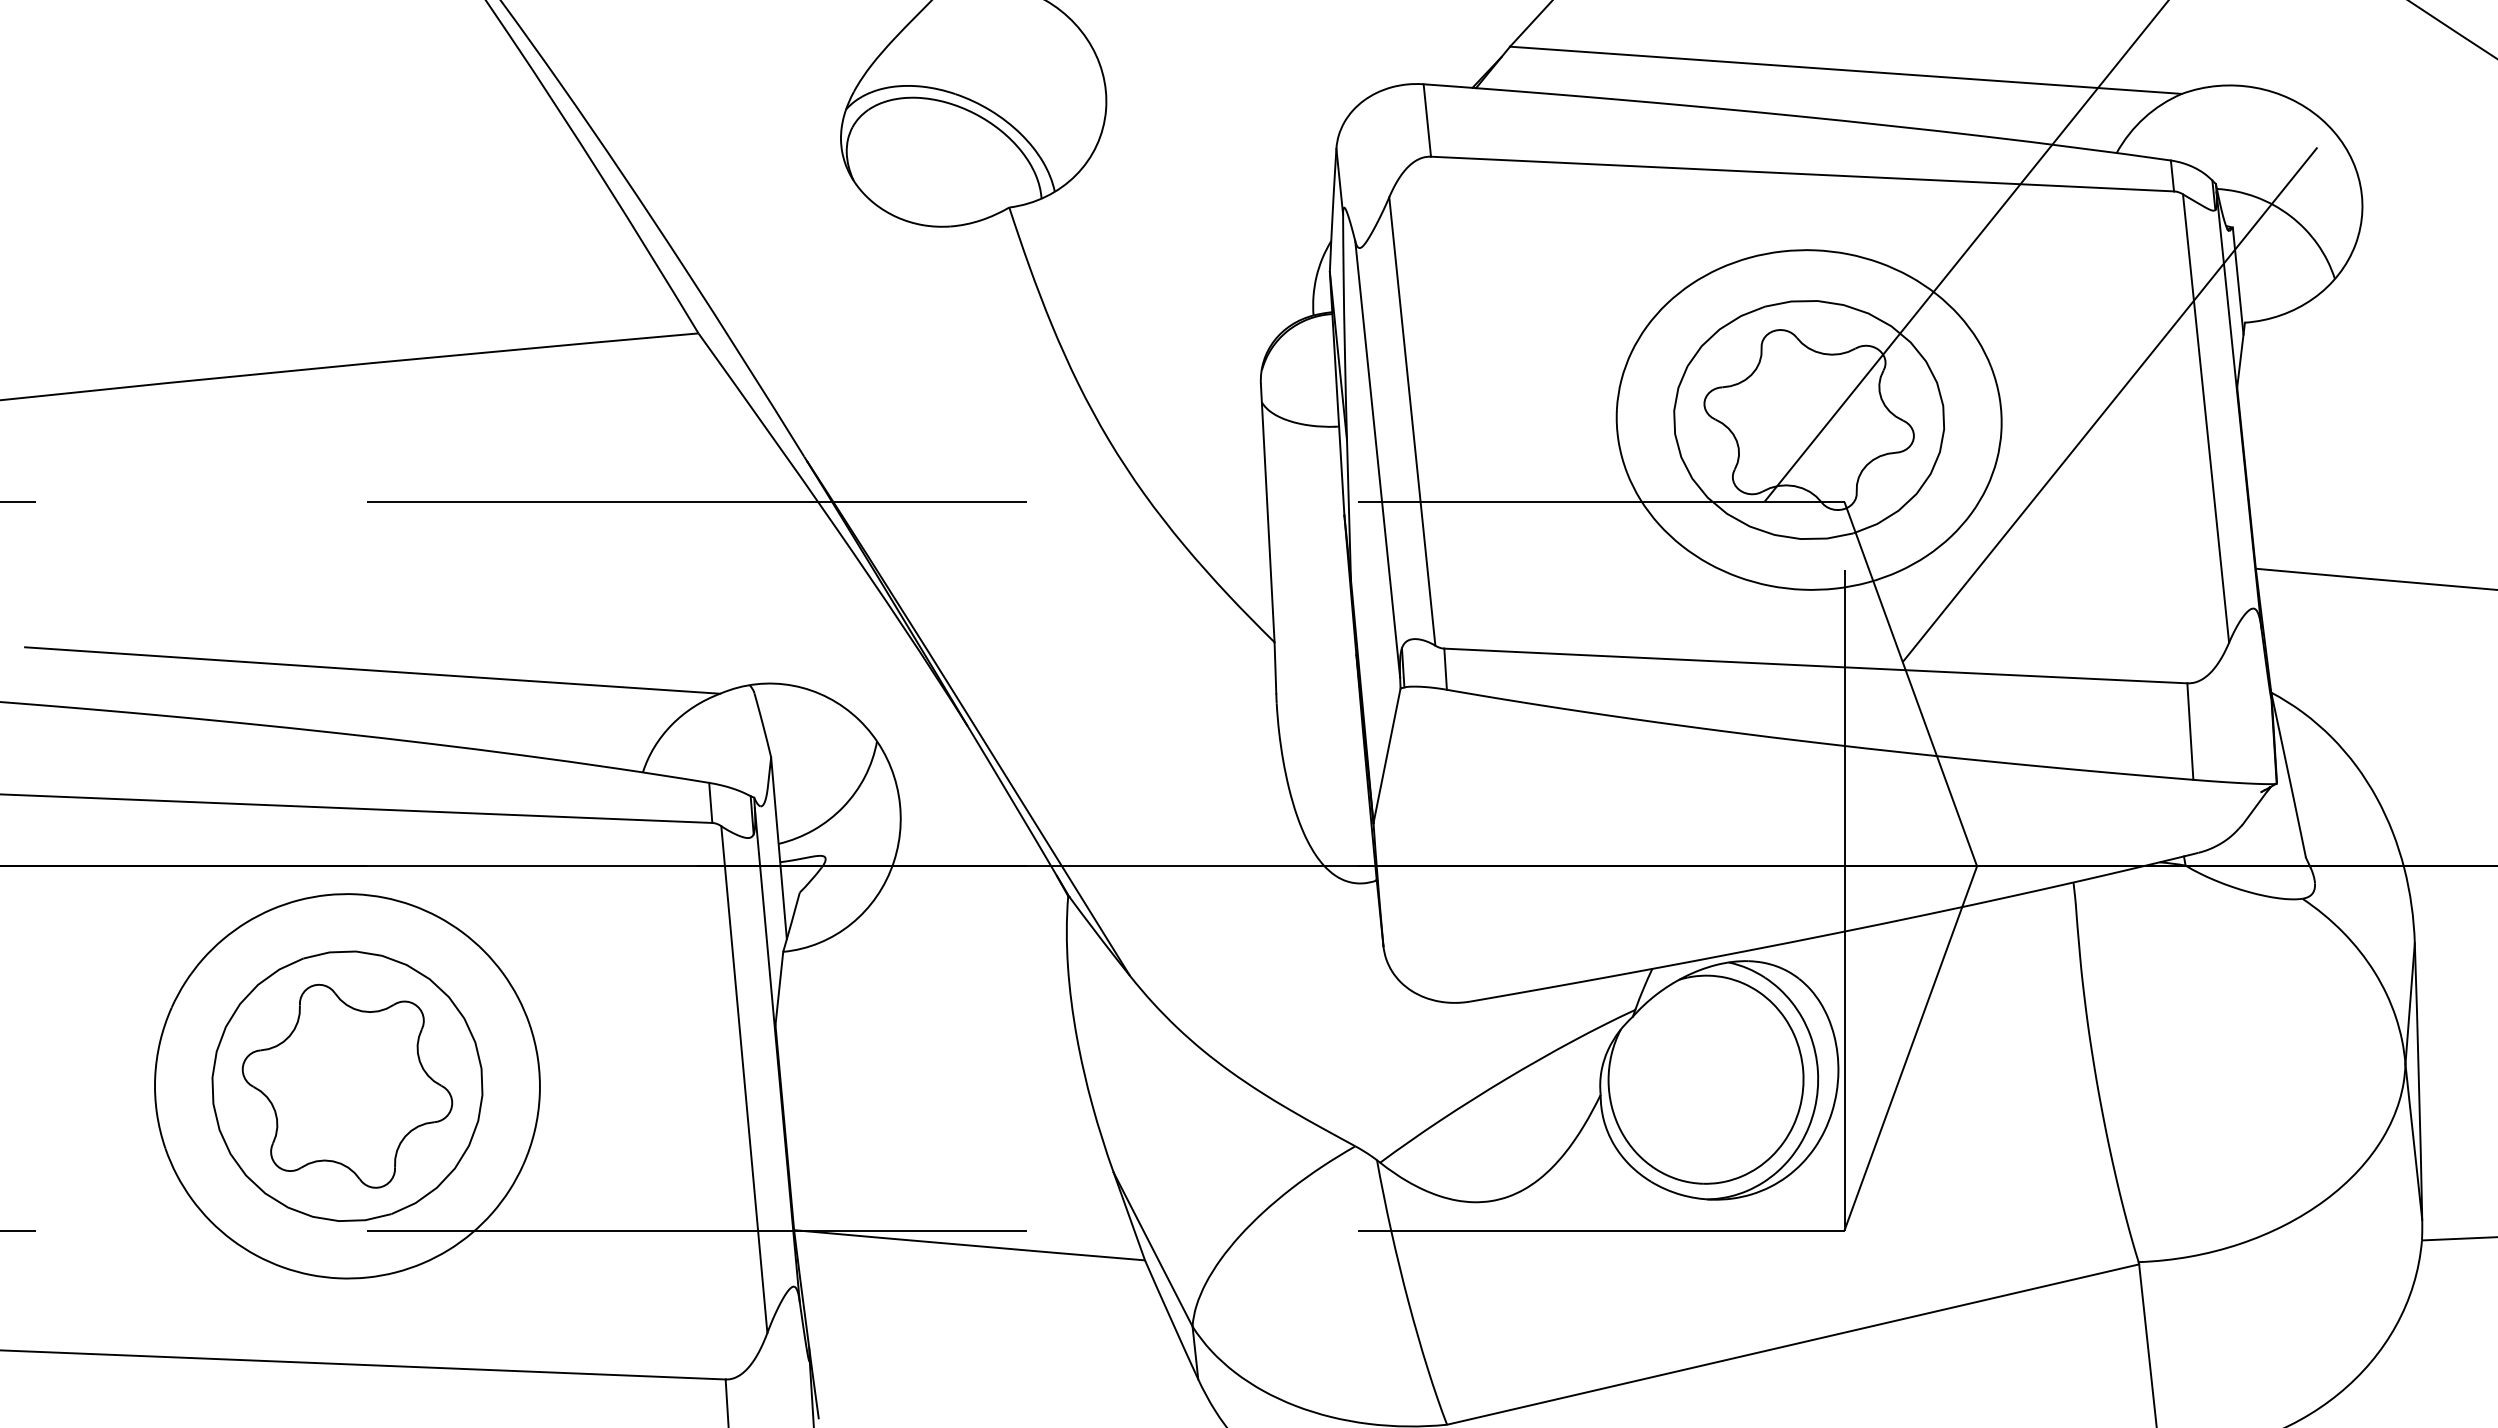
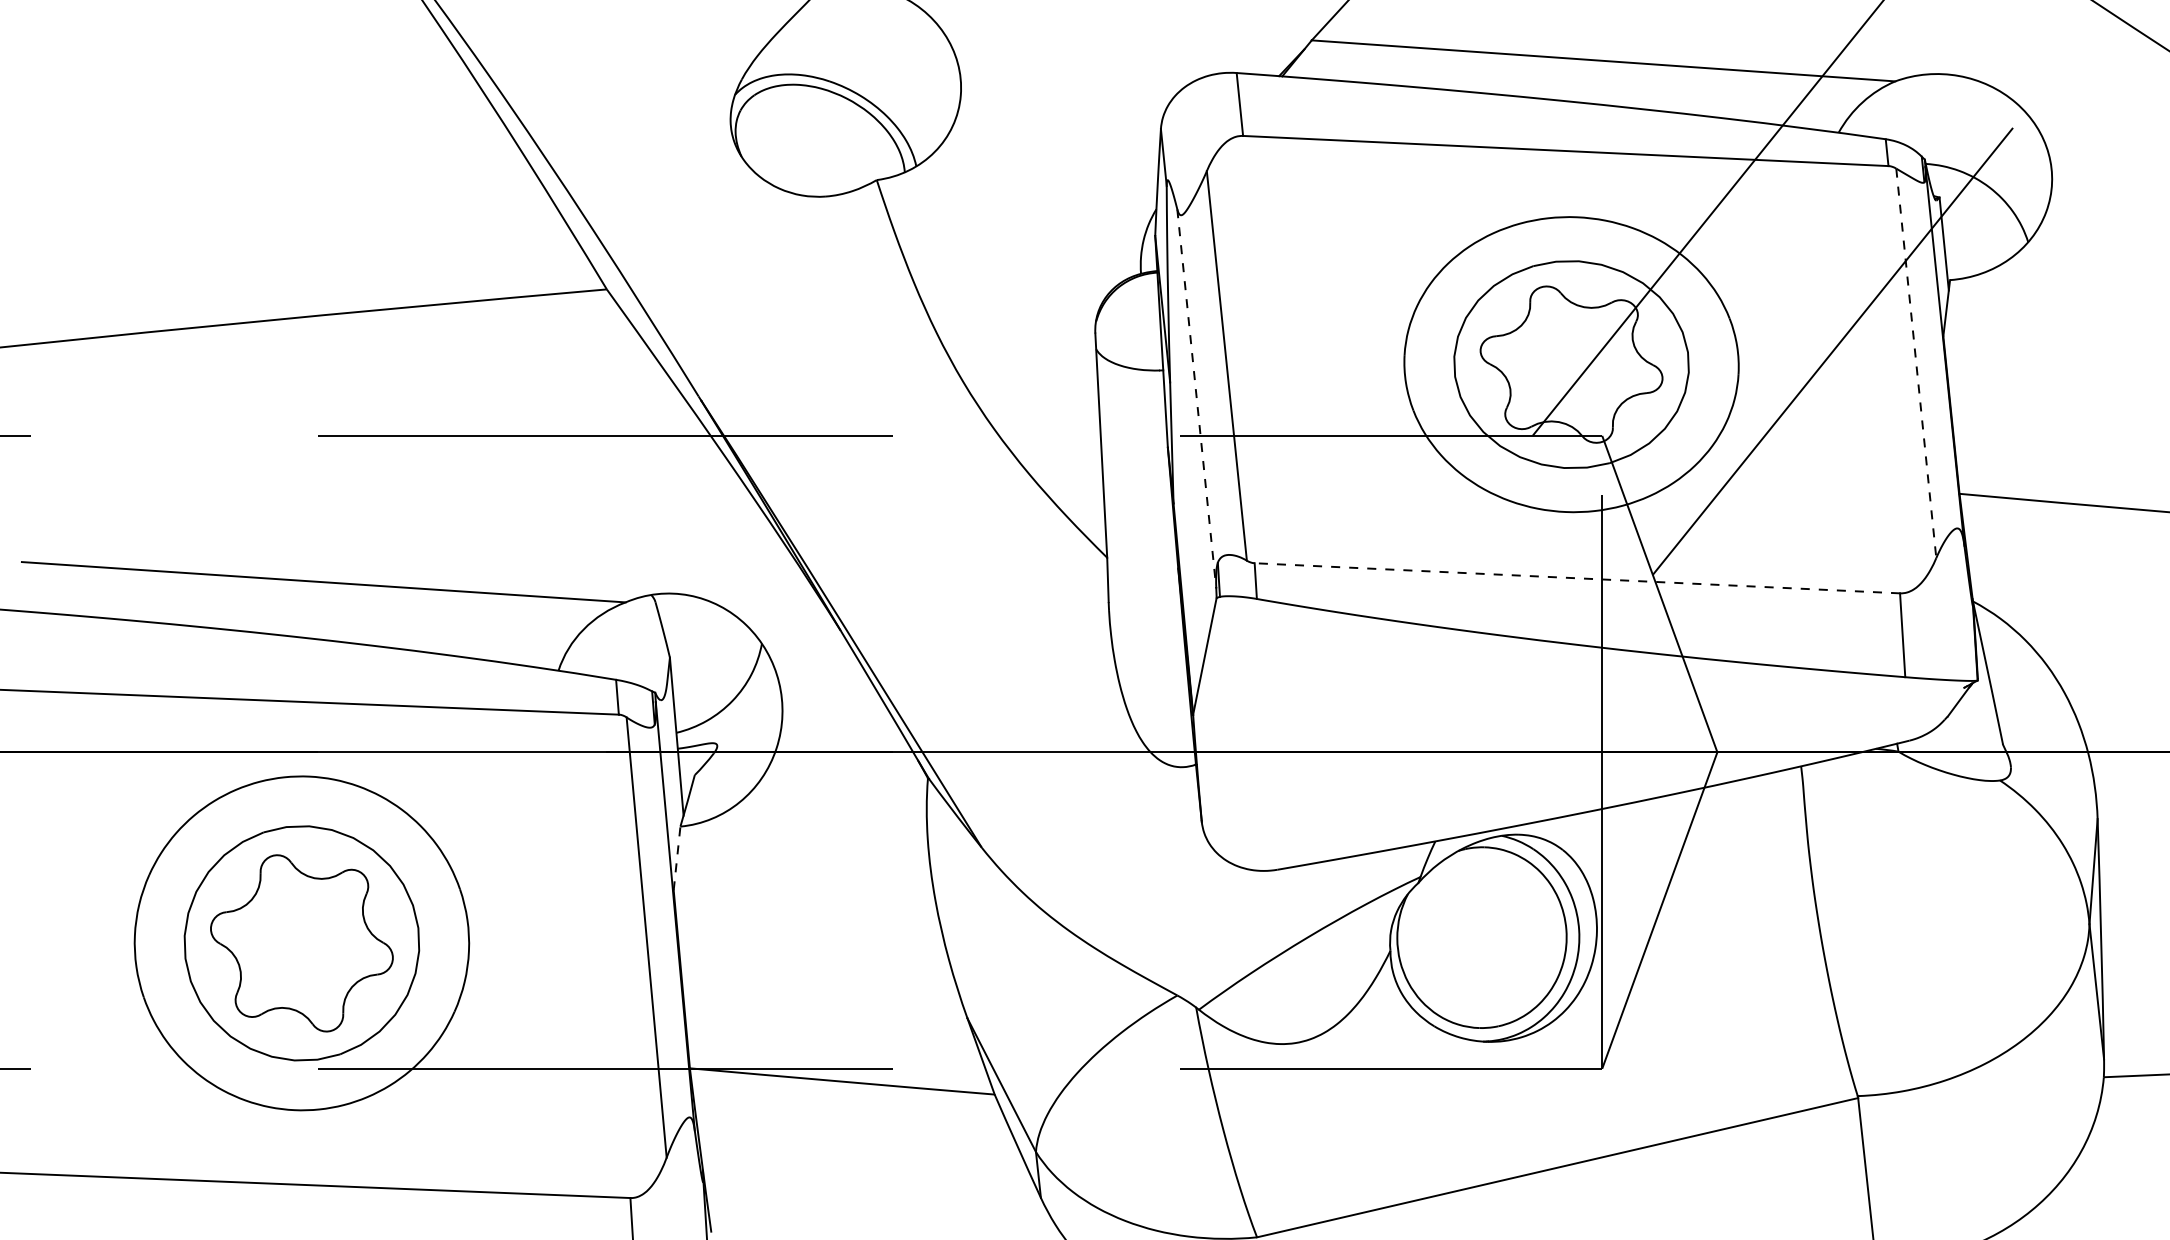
line: (2206, 419) -> (1916, 364), solid -> dashed
line: (1377, 459) -> (1196, 398), solid -> dashed
line: (1815, 665) -> (1577, 577), solid -> dashed
line: (779, 988) -> (677, 858), solid -> dashed

